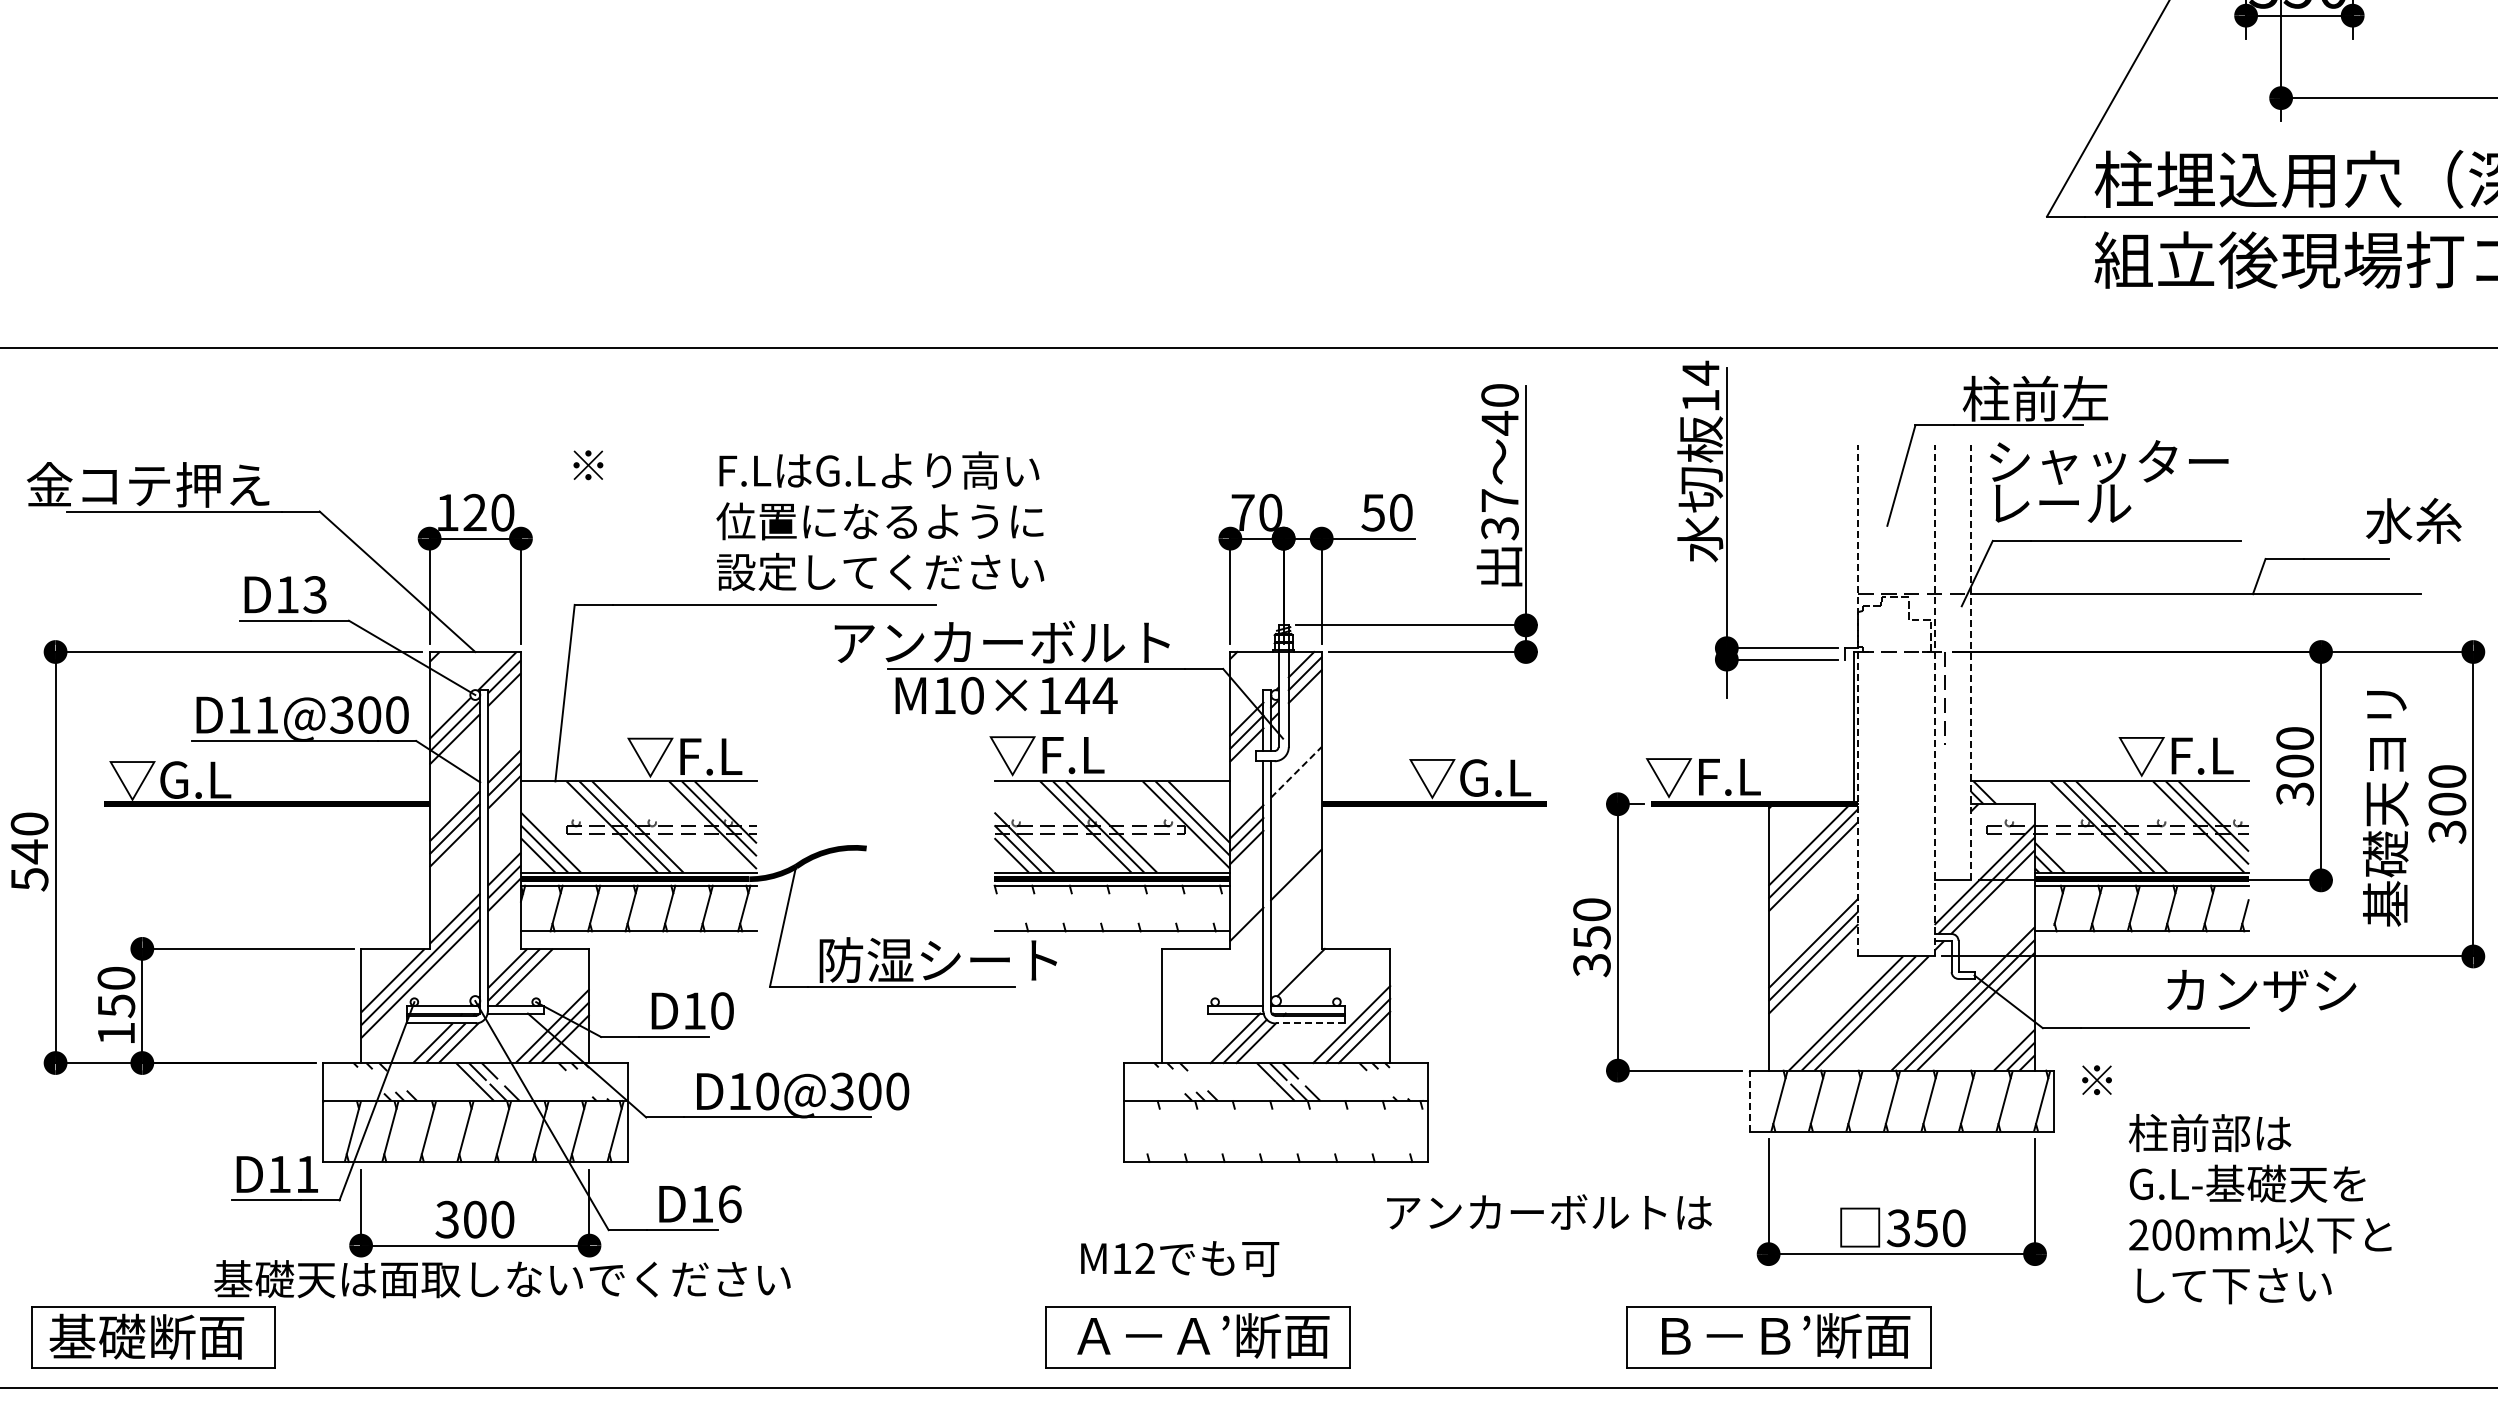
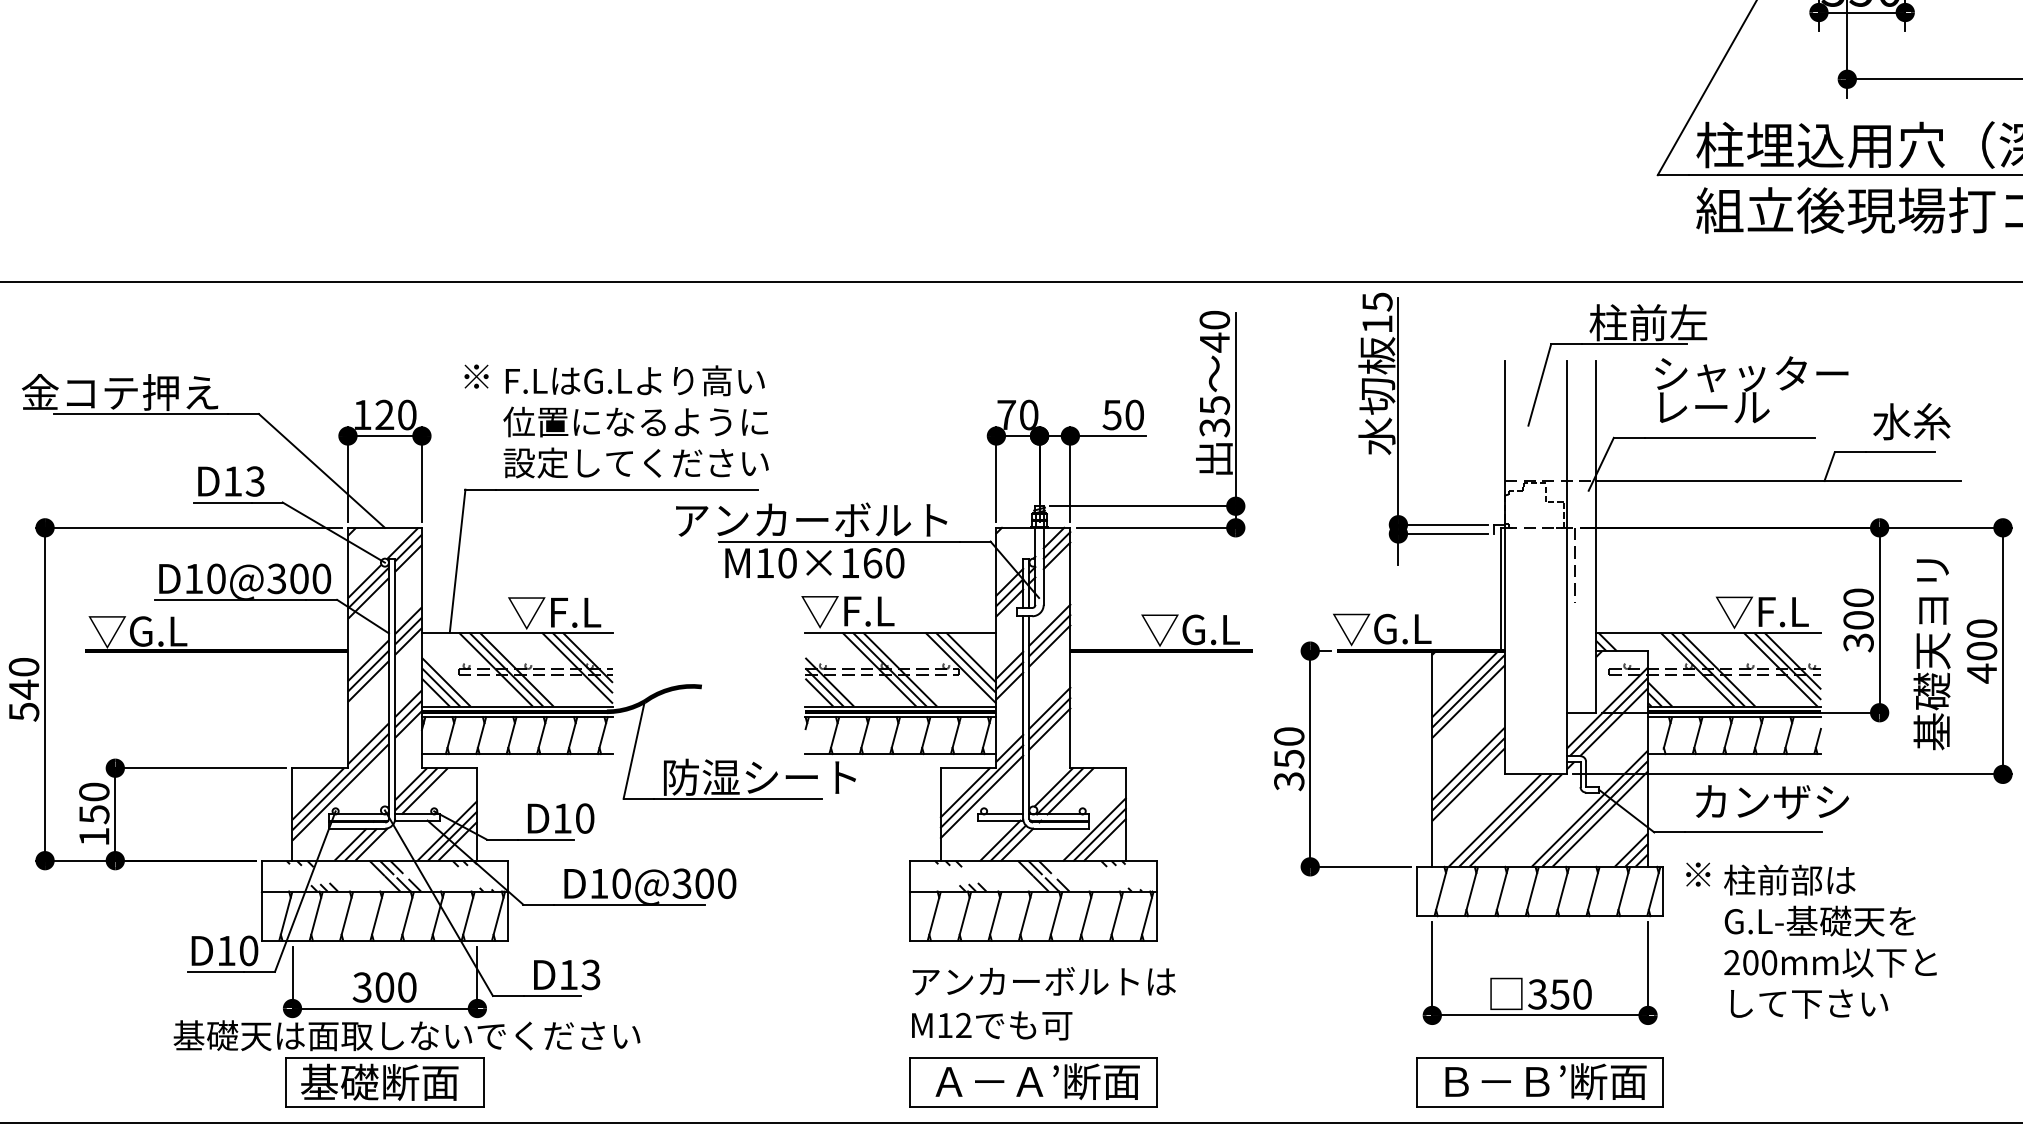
text: (1700, 372) -> (1377, 301), 14 -> 15
text: (2109, 481) -> (1752, 389), moved
text: (1499, 500) -> (1214, 405), 37 -> 35
text: (880, 520) -> (636, 421), moved
text: (2413, 520) -> (1911, 421), moved
line: (1971, 662) -> (1596, 536), dashed -> solid
text: (1091, 695) -> (883, 563), M10×144 -> M10×160
line: (1858, 700) -> (1505, 567), dashed -> solid
line: (1934, 700) -> (1566, 567), dashed -> solid
text: (267, 714) -> (216, 578), D11@300 -> D10@300
line: (1296, 772) -> (1049, 625), dashed -> solid
text: (1731, 776) -> (1402, 628), ▽F.L -> ▽G.L
line: (1296, 784) -> (1049, 635), added
line: (1296, 797) -> (1049, 645), added
text: (2447, 831) -> (1982, 673), 300 -> 400
line: (1296, 887) -> (1049, 718), added
line: (1296, 900) -> (1049, 729), added
hatch: (1108, 908) -> (897, 735), added
line: (1212, 971) -> (981, 786), added
line: (1308, 976) -> (1059, 790), added
line: (1321, 976) -> (1070, 790), added
line: (1191, 978) -> (964, 792), added
line: (1212, 984) -> (981, 797), added
text: (2261, 990) -> (1772, 801), moved
line: (1309, 1023) -> (1060, 828), dashed -> solid
line: (1749, 1100) -> (1416, 891), dashed -> solid
hatch: (1273, 1131) -> (1031, 916), added
text: (307, 1174) -> (249, 950), D11 -> D10
text: (729, 1204) -> (590, 975), D16 -> D13
text: (2259, 1209) -> (1829, 942), moved
text: (1549, 1211) -> (1044, 980), moved
text: (1180, 1259) -> (992, 1026), moved
part: (153, 1337) -> (385, 1082), moved
part: (1197, 1337) -> (1032, 1082), moved
part: (1778, 1337) -> (1539, 1082), moved

